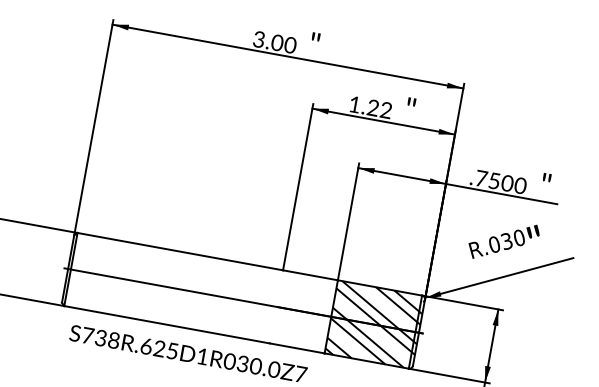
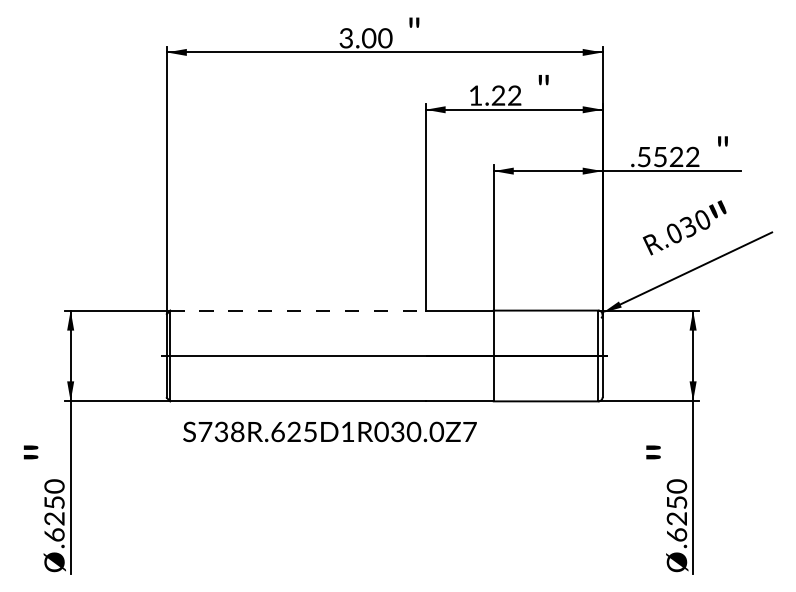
text: (500, 182) -> (668, 157), .7500 -> .5522
line: (179, 251) -> (297, 310), solid -> dashed
hatch: (374, 324) -> (547, 355), removed

